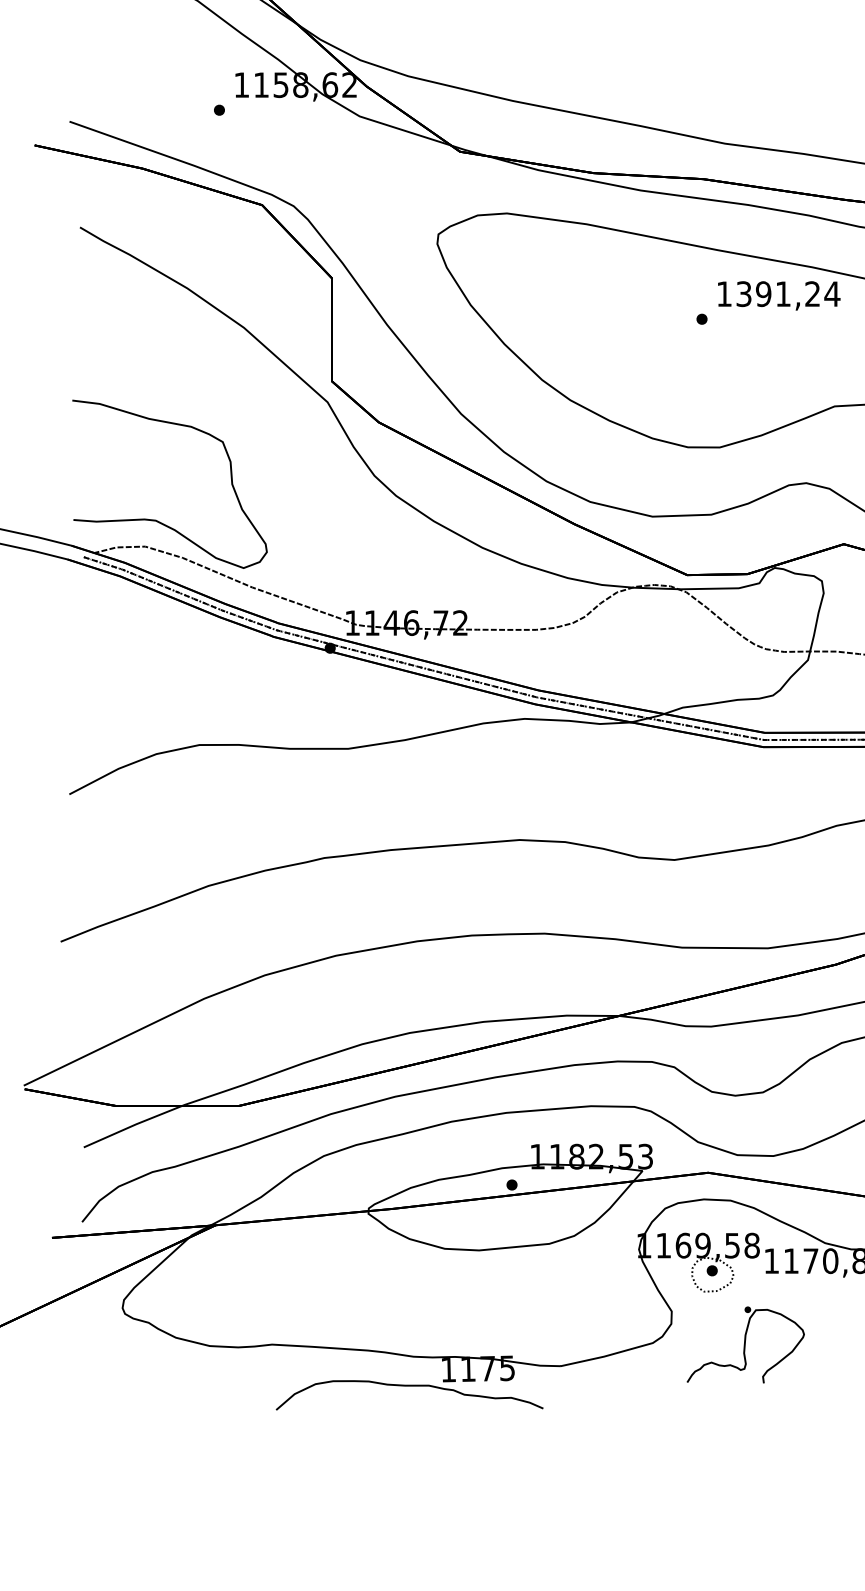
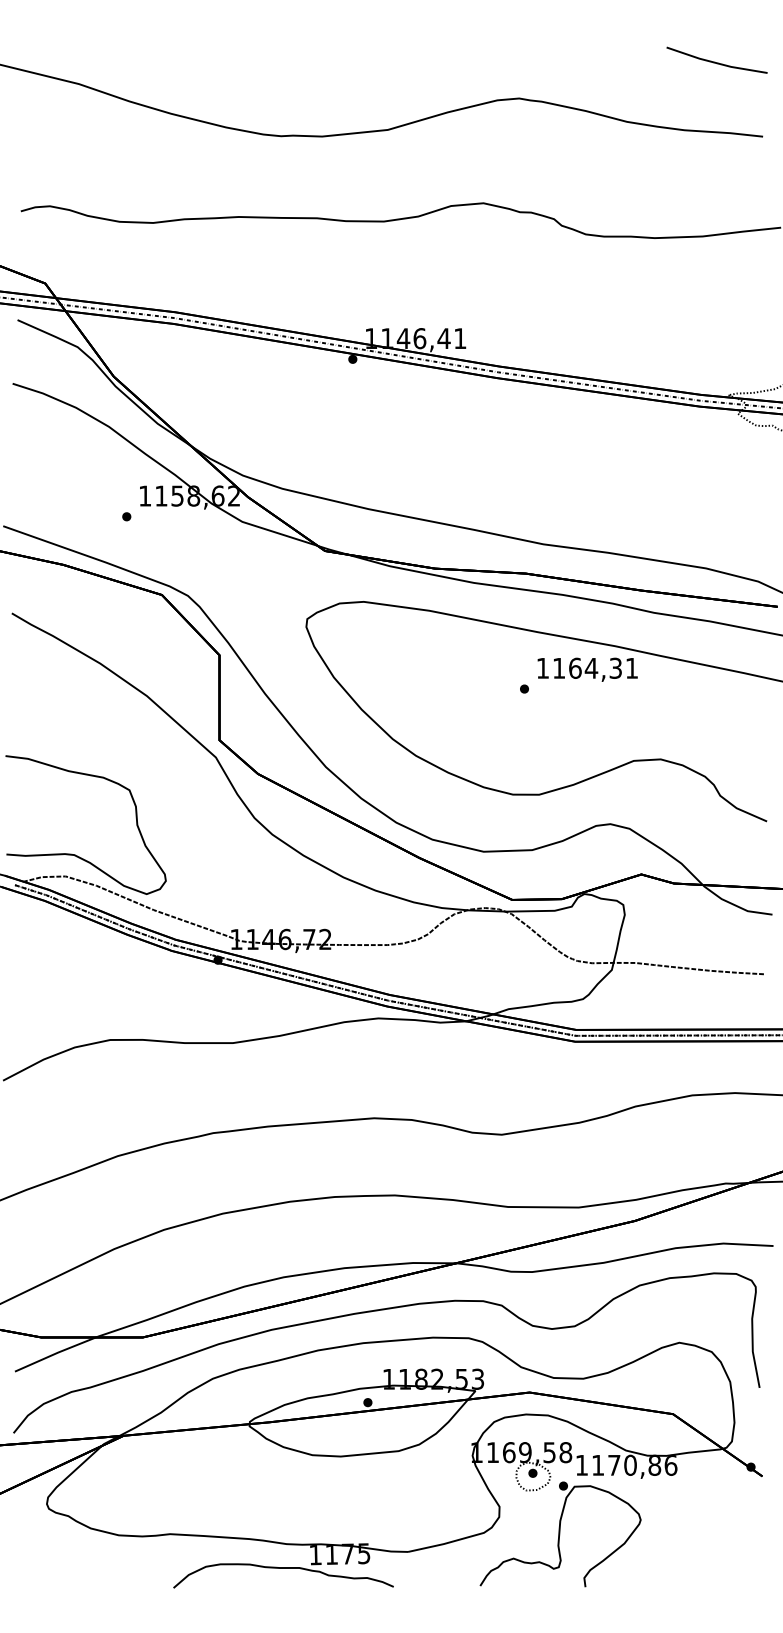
text: (788, 293) -> (595, 667), 1391,24 -> 1164,31
part: (745, 1345) -> (560, 1534), size x1.67

